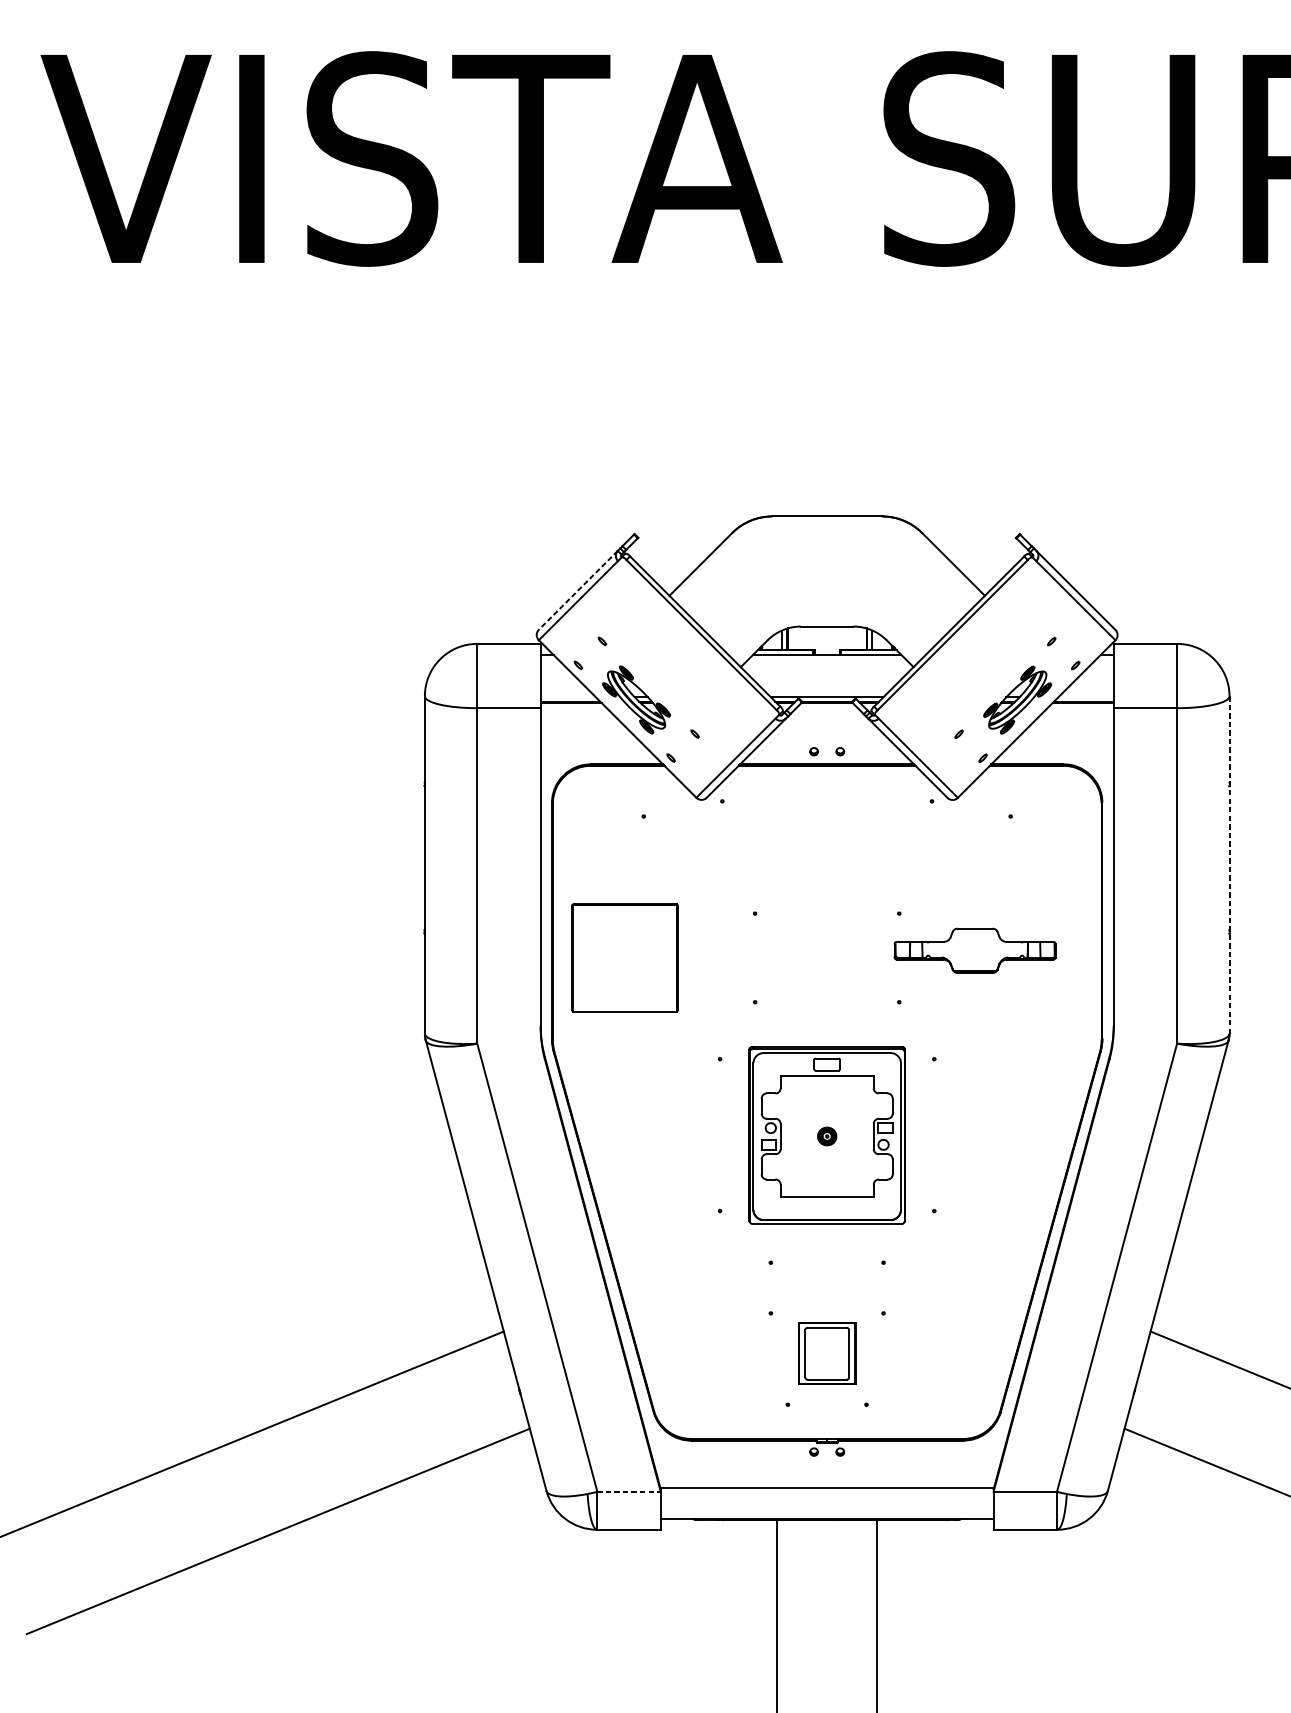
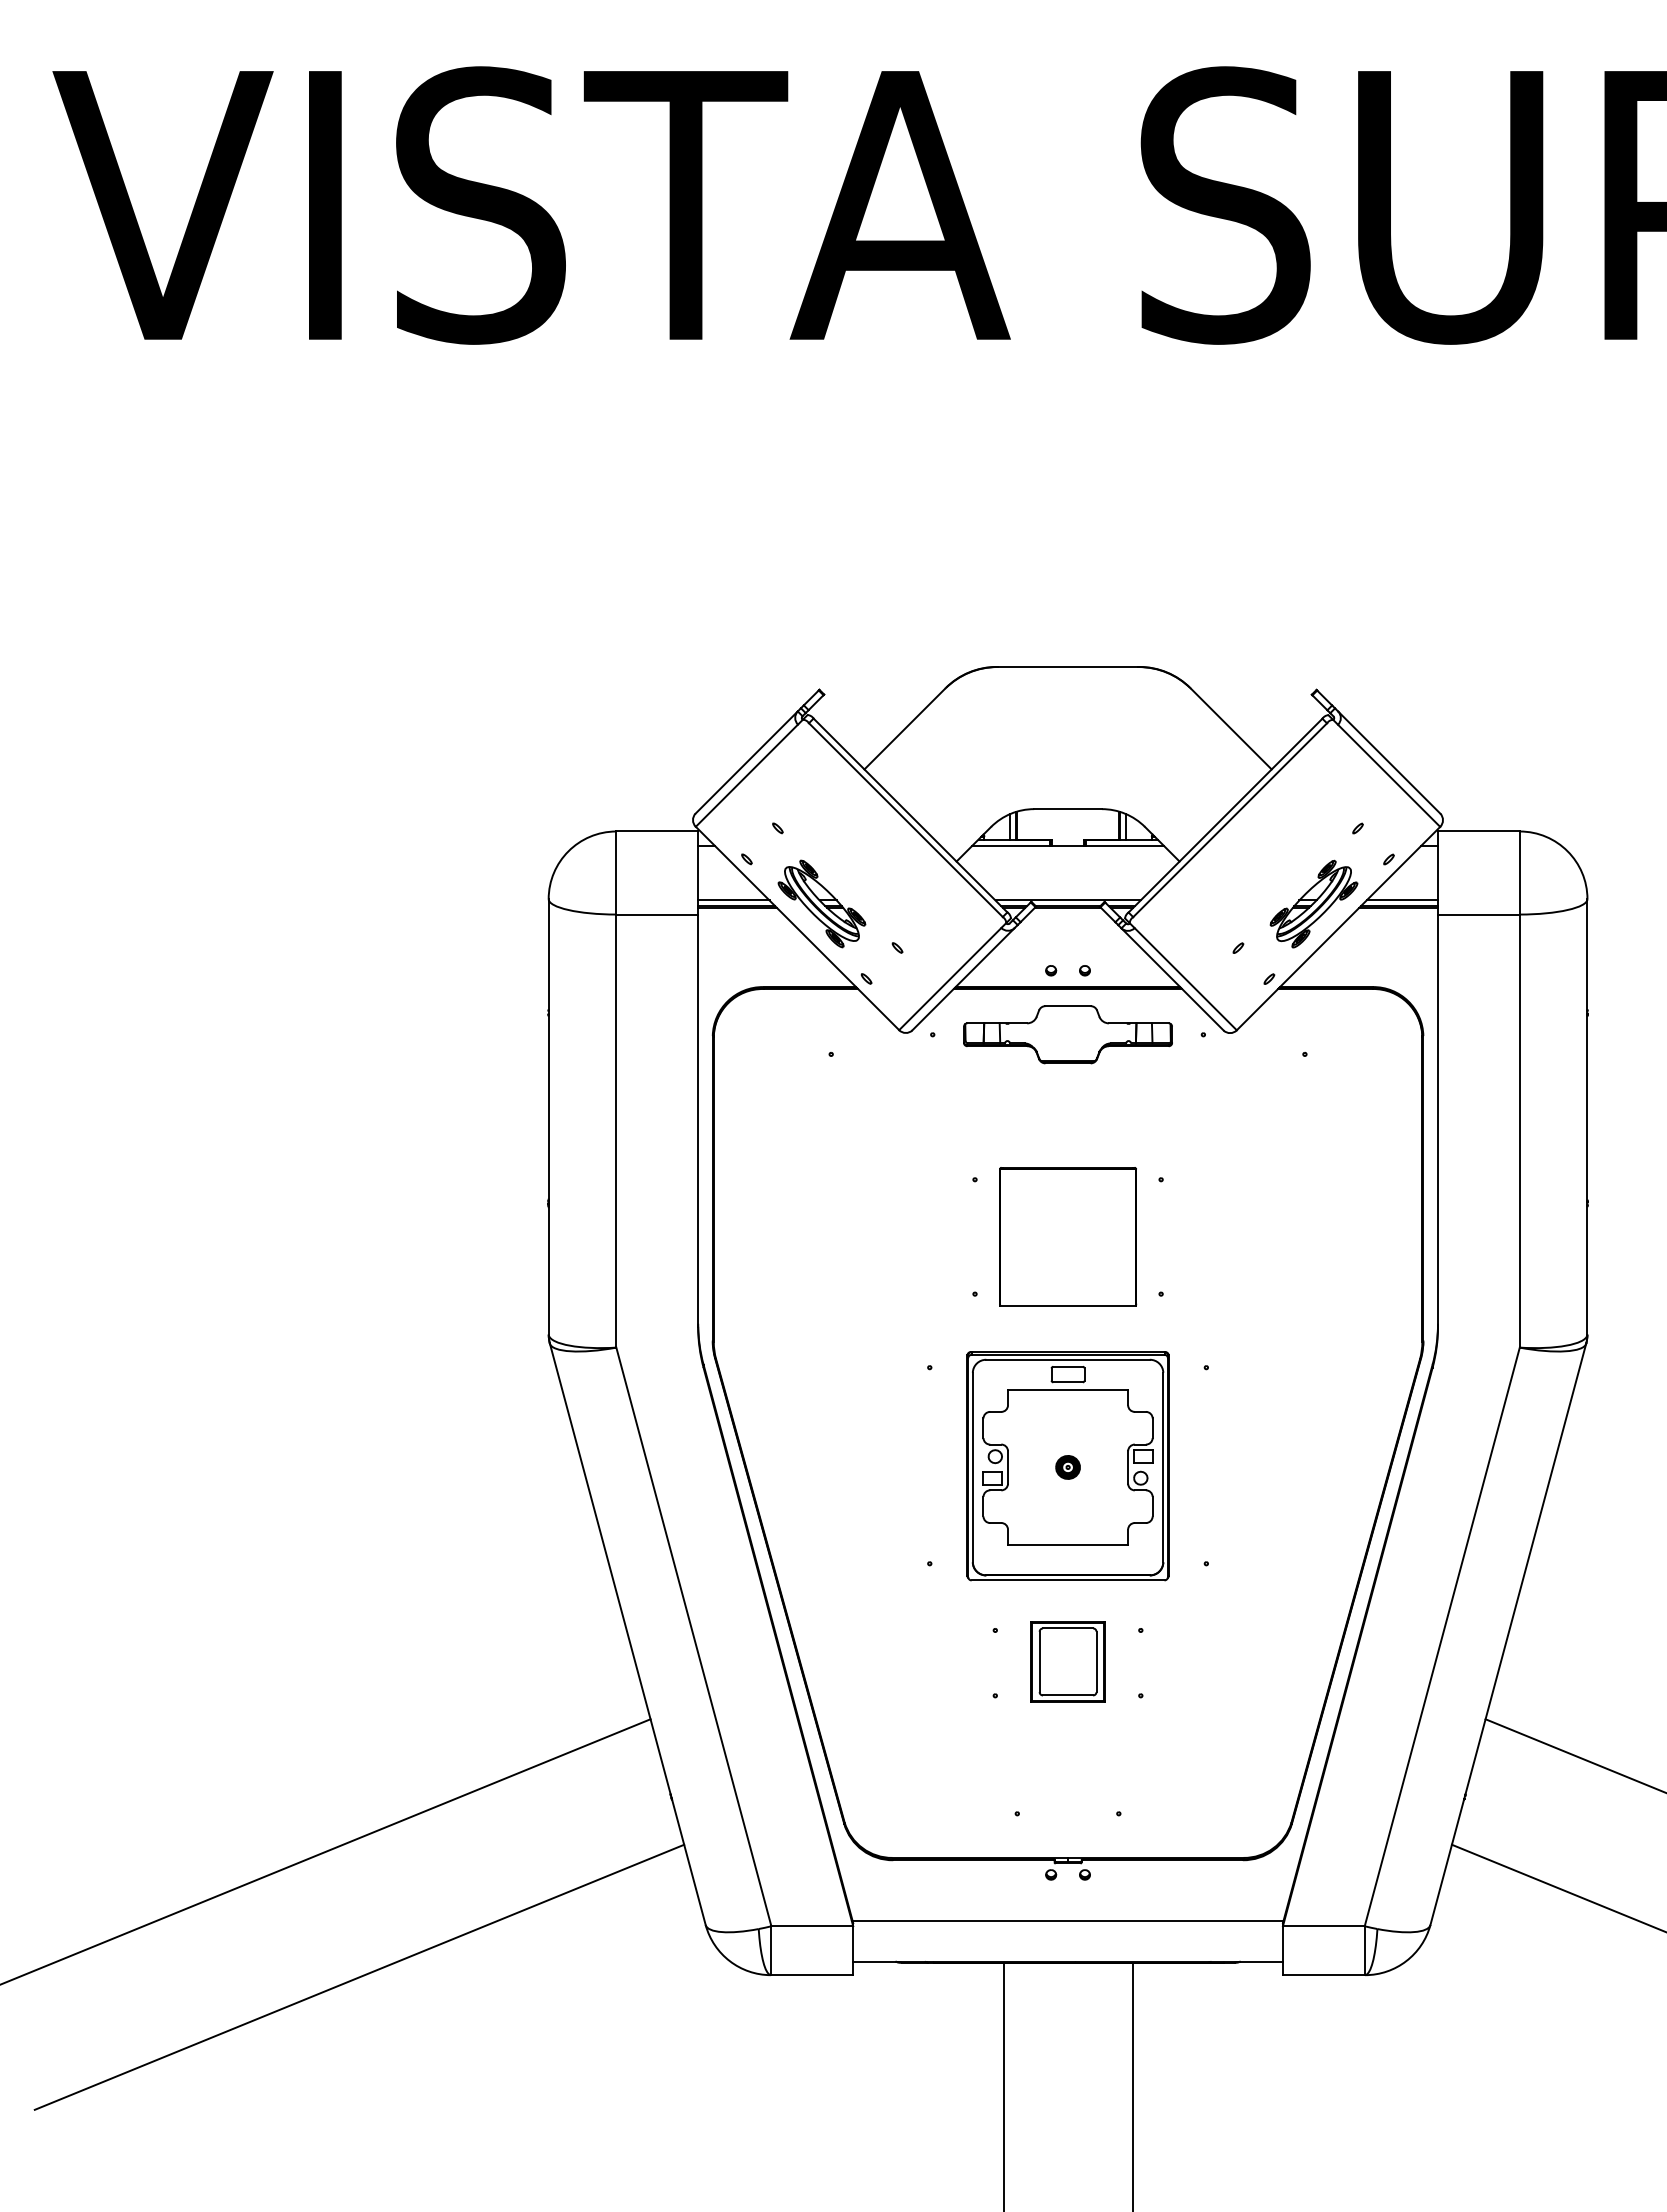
line: (578, 590) -> (746, 762), dashed -> solid
line: (568, 697) -> (733, 900), added
line: (1085, 697) -> (1401, 900), added
line: (1229, 864) -> (1587, 1116), dashed -> solid
part: (974, 950) -> (1067, 1034), moved
part: (625, 957) -> (1068, 1236), moved
part: (826, 1353) -> (1067, 1661), moved
line: (629, 1492) -> (812, 1926), dashed -> solid

